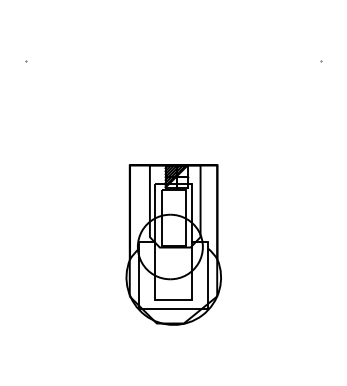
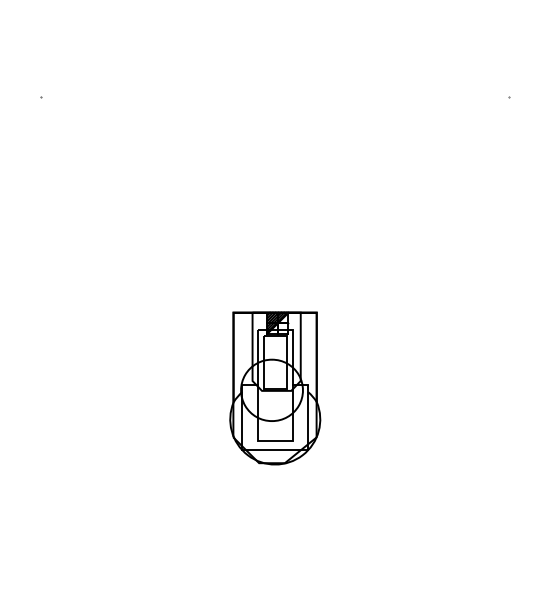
part: (173, 244) -> (275, 387), size x0.6

